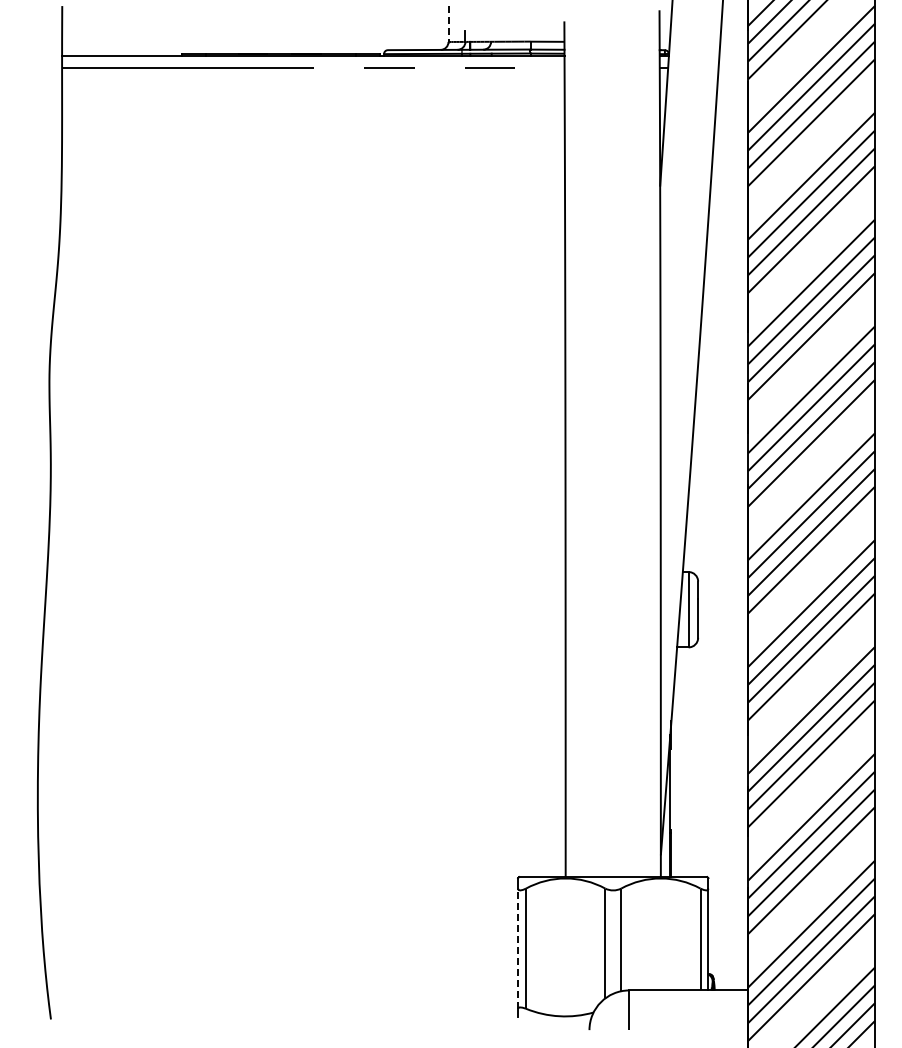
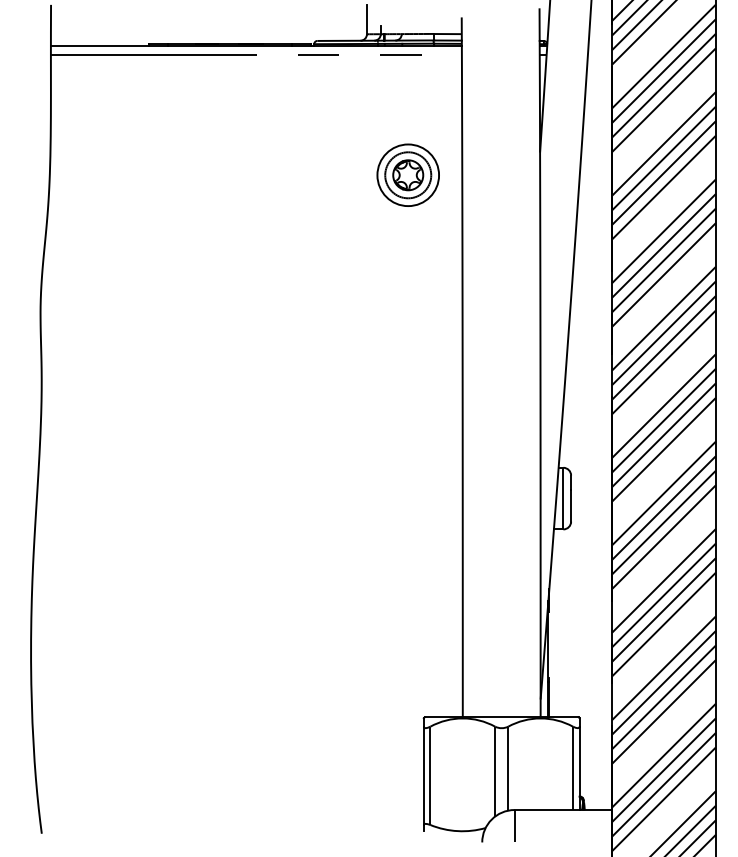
line: (448, 24) -> (366, 19), dashed -> solid
part: (498, 213) -> (407, 174), added
line: (518, 948) -> (424, 775), dashed -> solid

